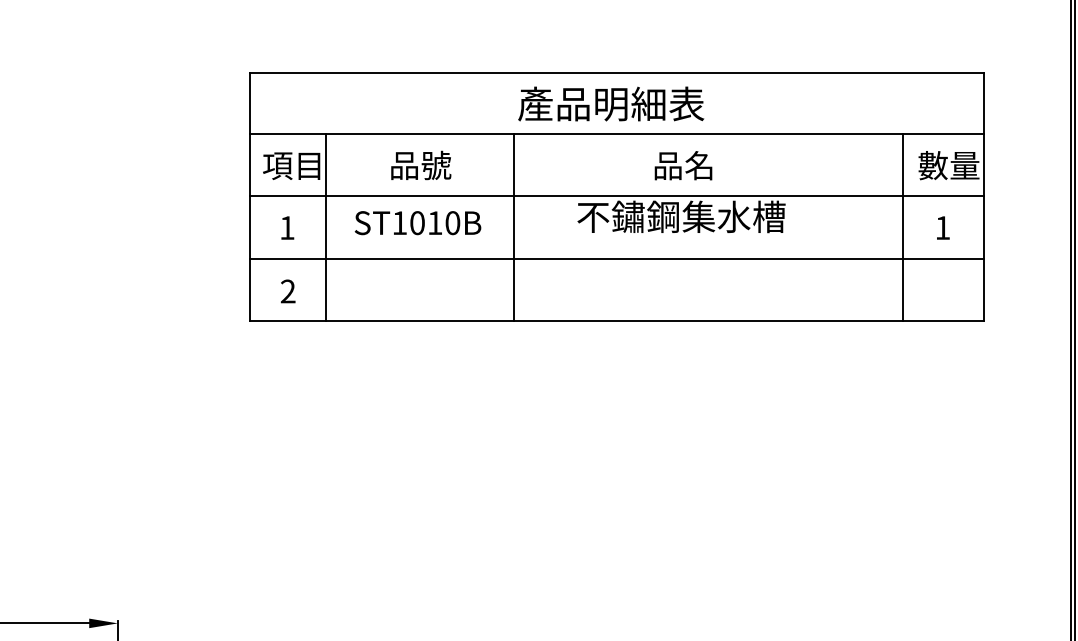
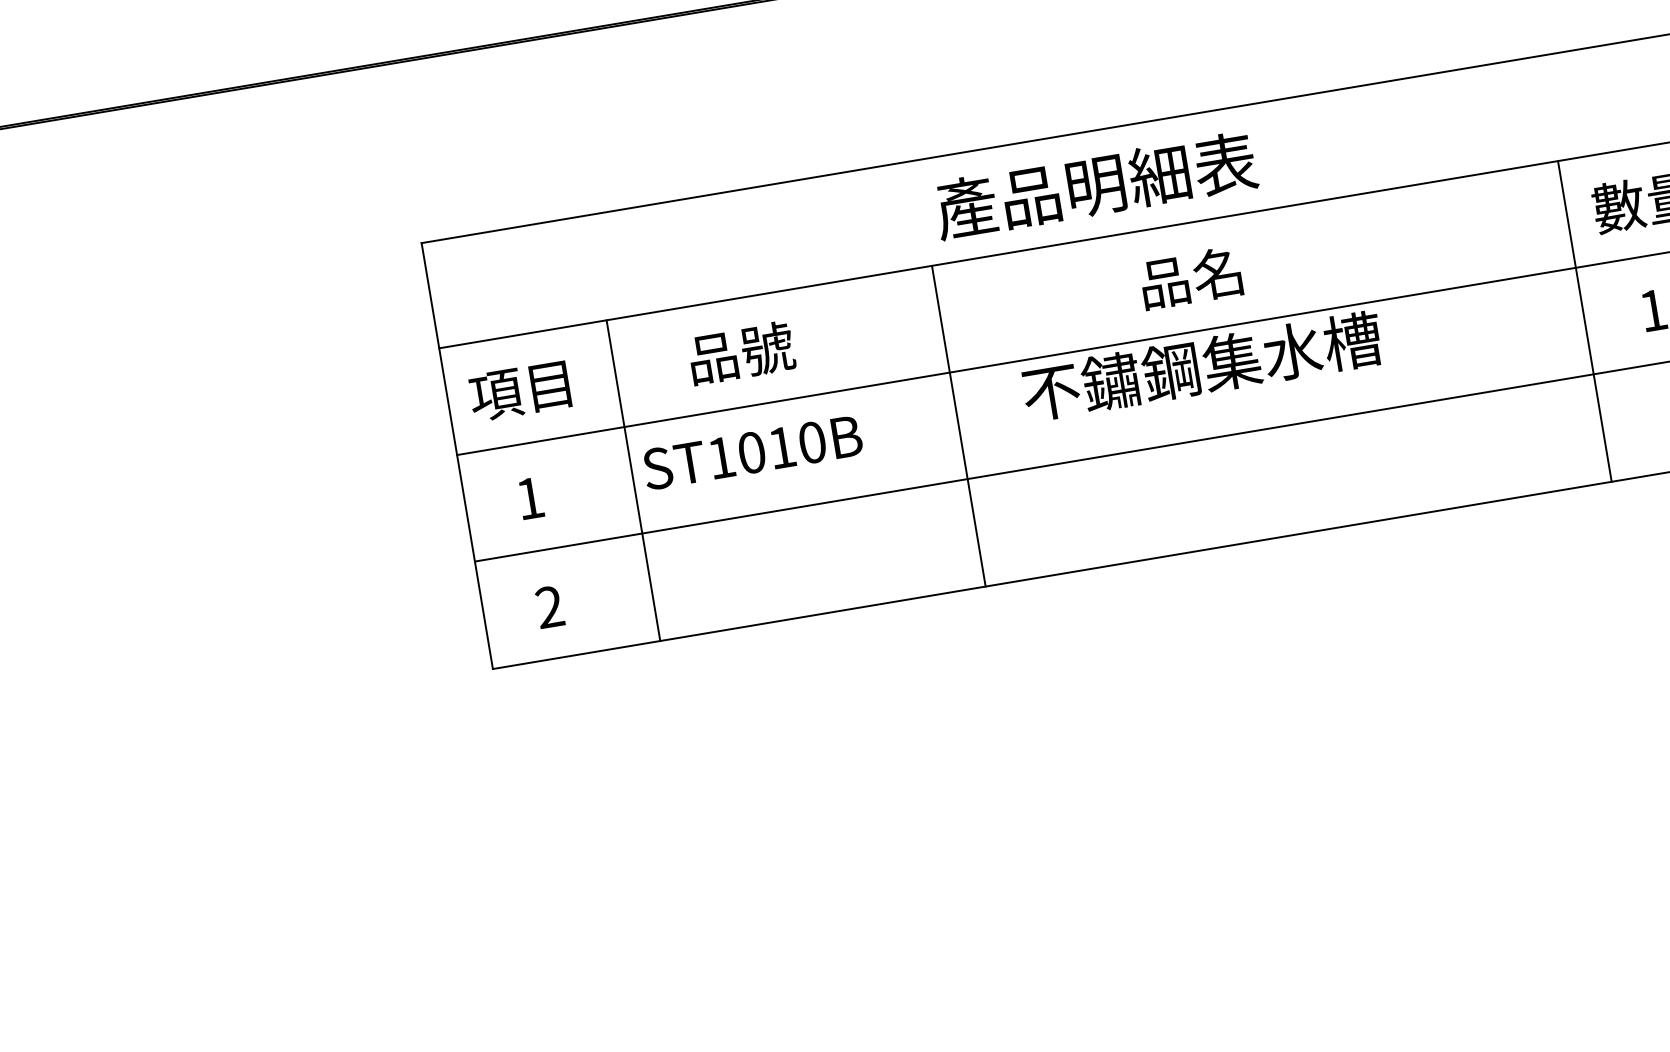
text: (611, 103) -> (1096, 184), moved
line: (325, 227) -> (633, 480), moved
line: (513, 227) -> (958, 425), moved

